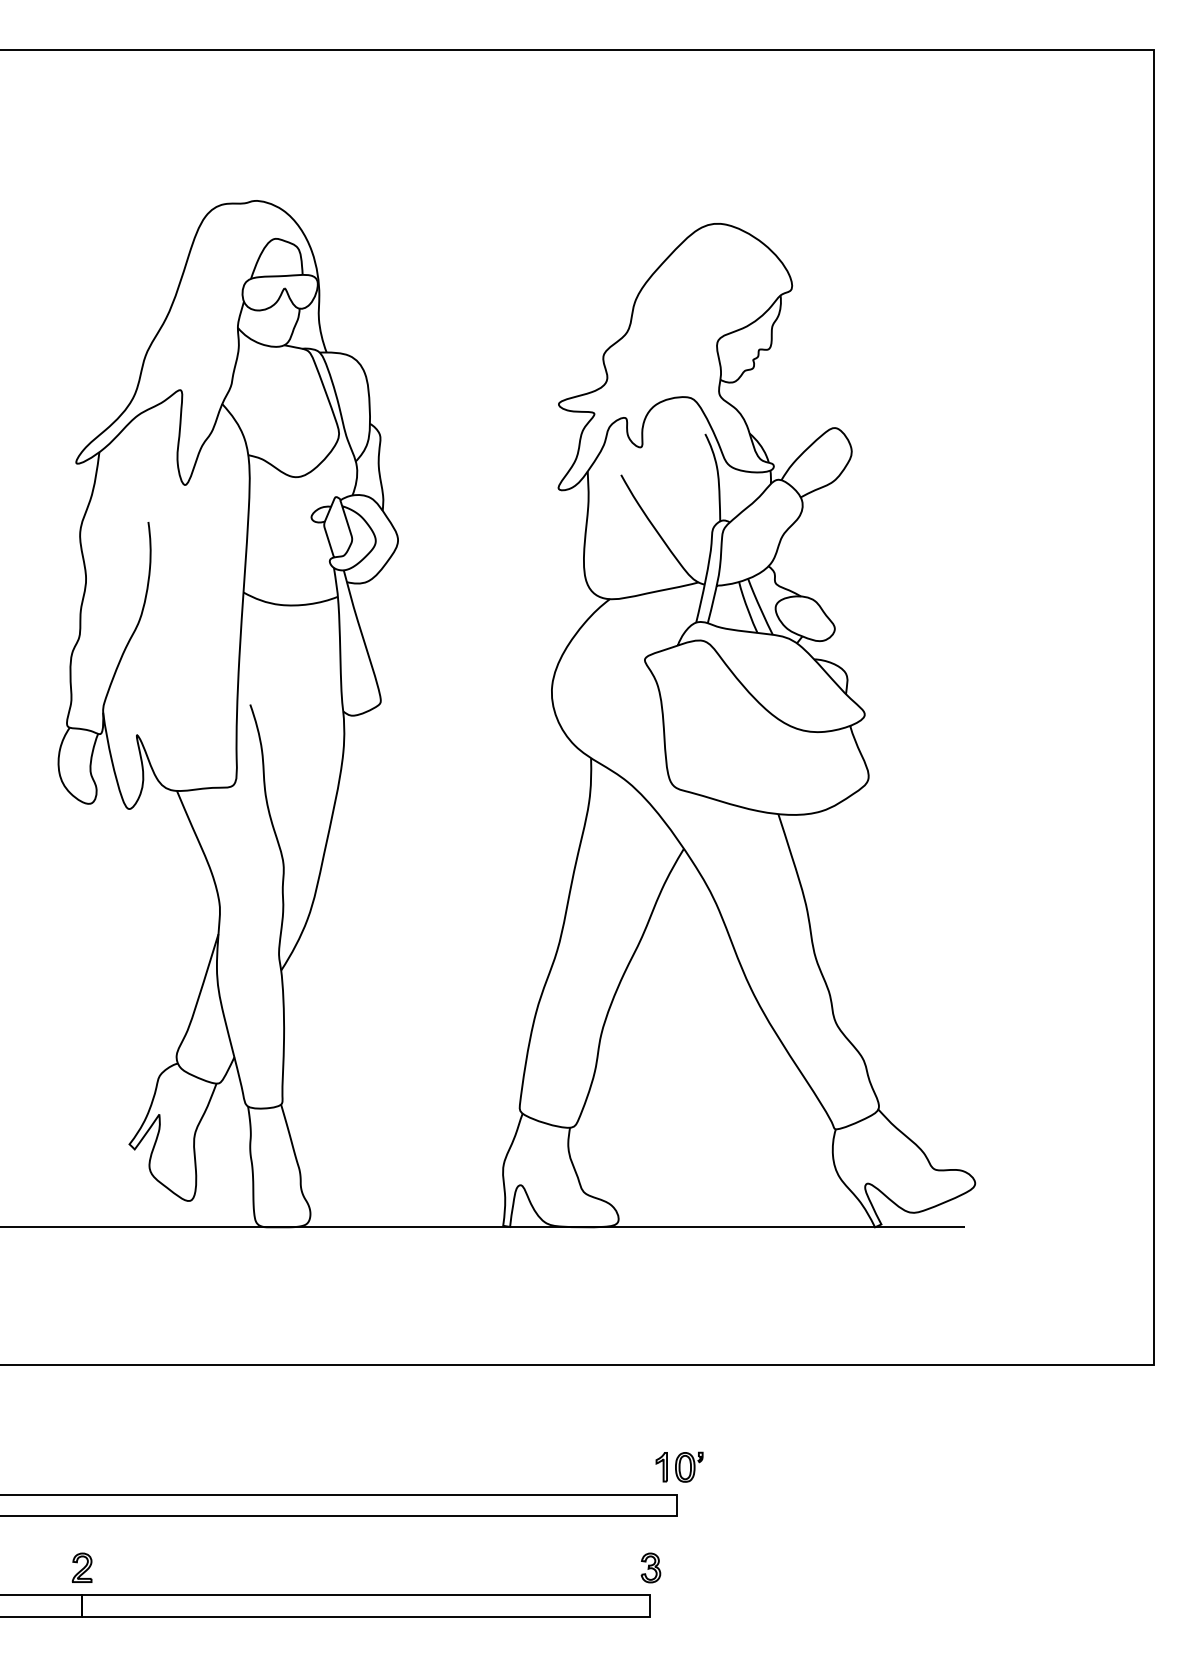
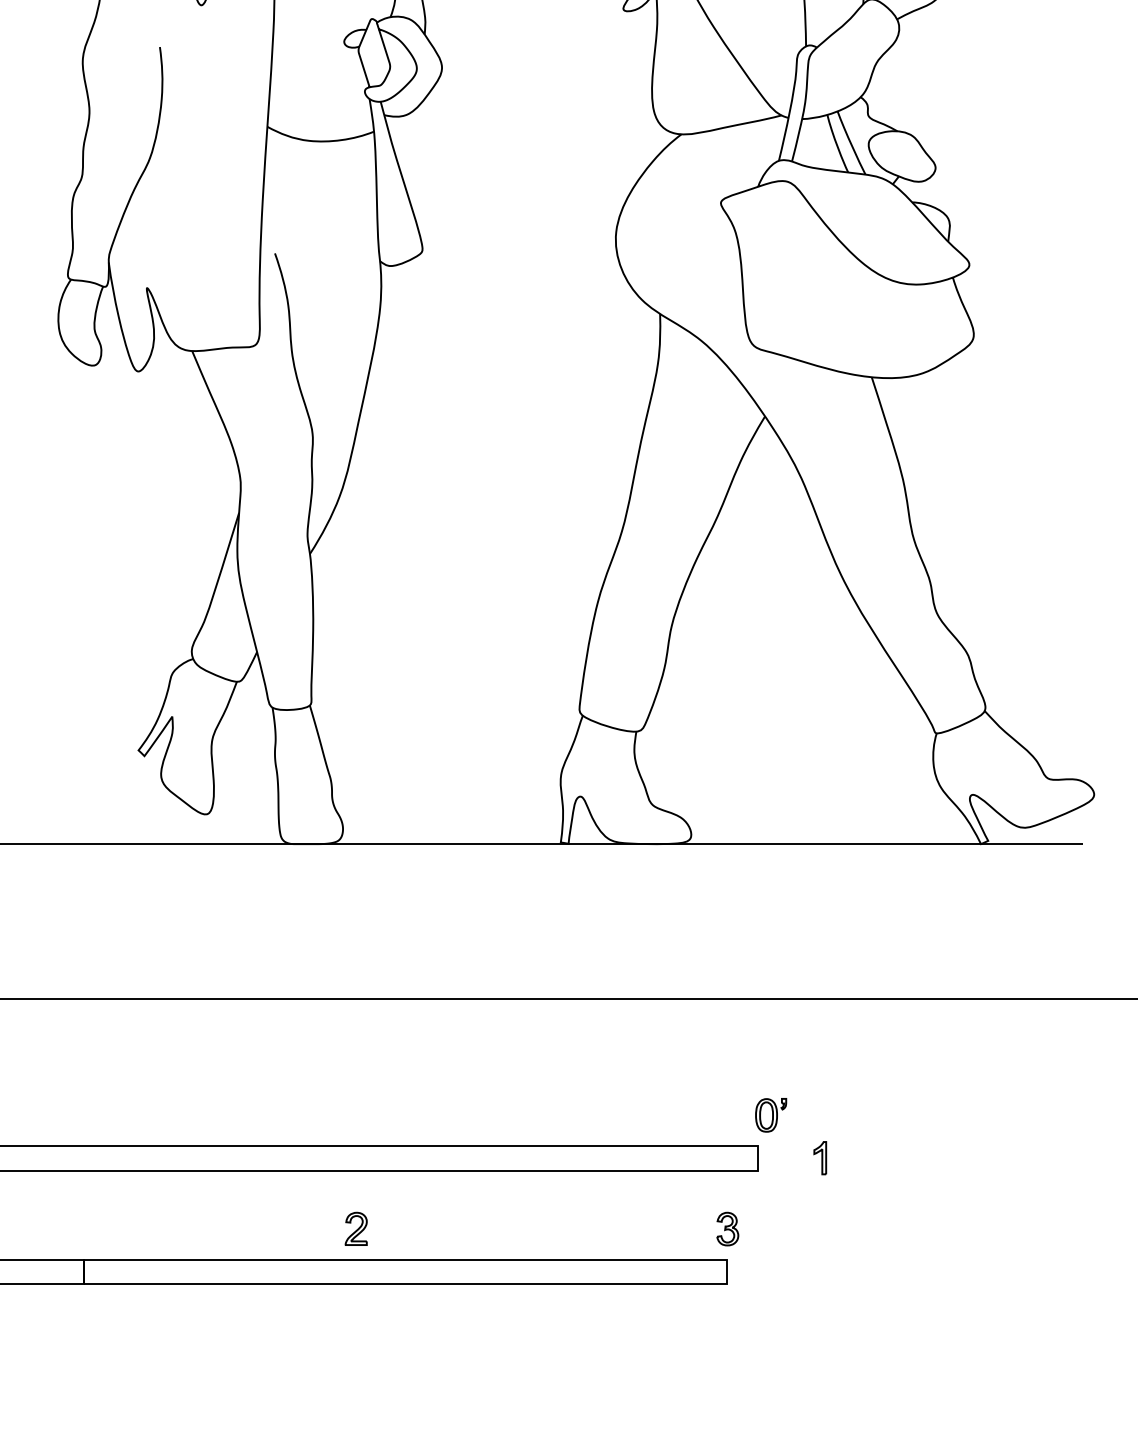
part: (661, 1467) -> (819, 1158), moved
part: (81, 1567) -> (355, 1228), moved

